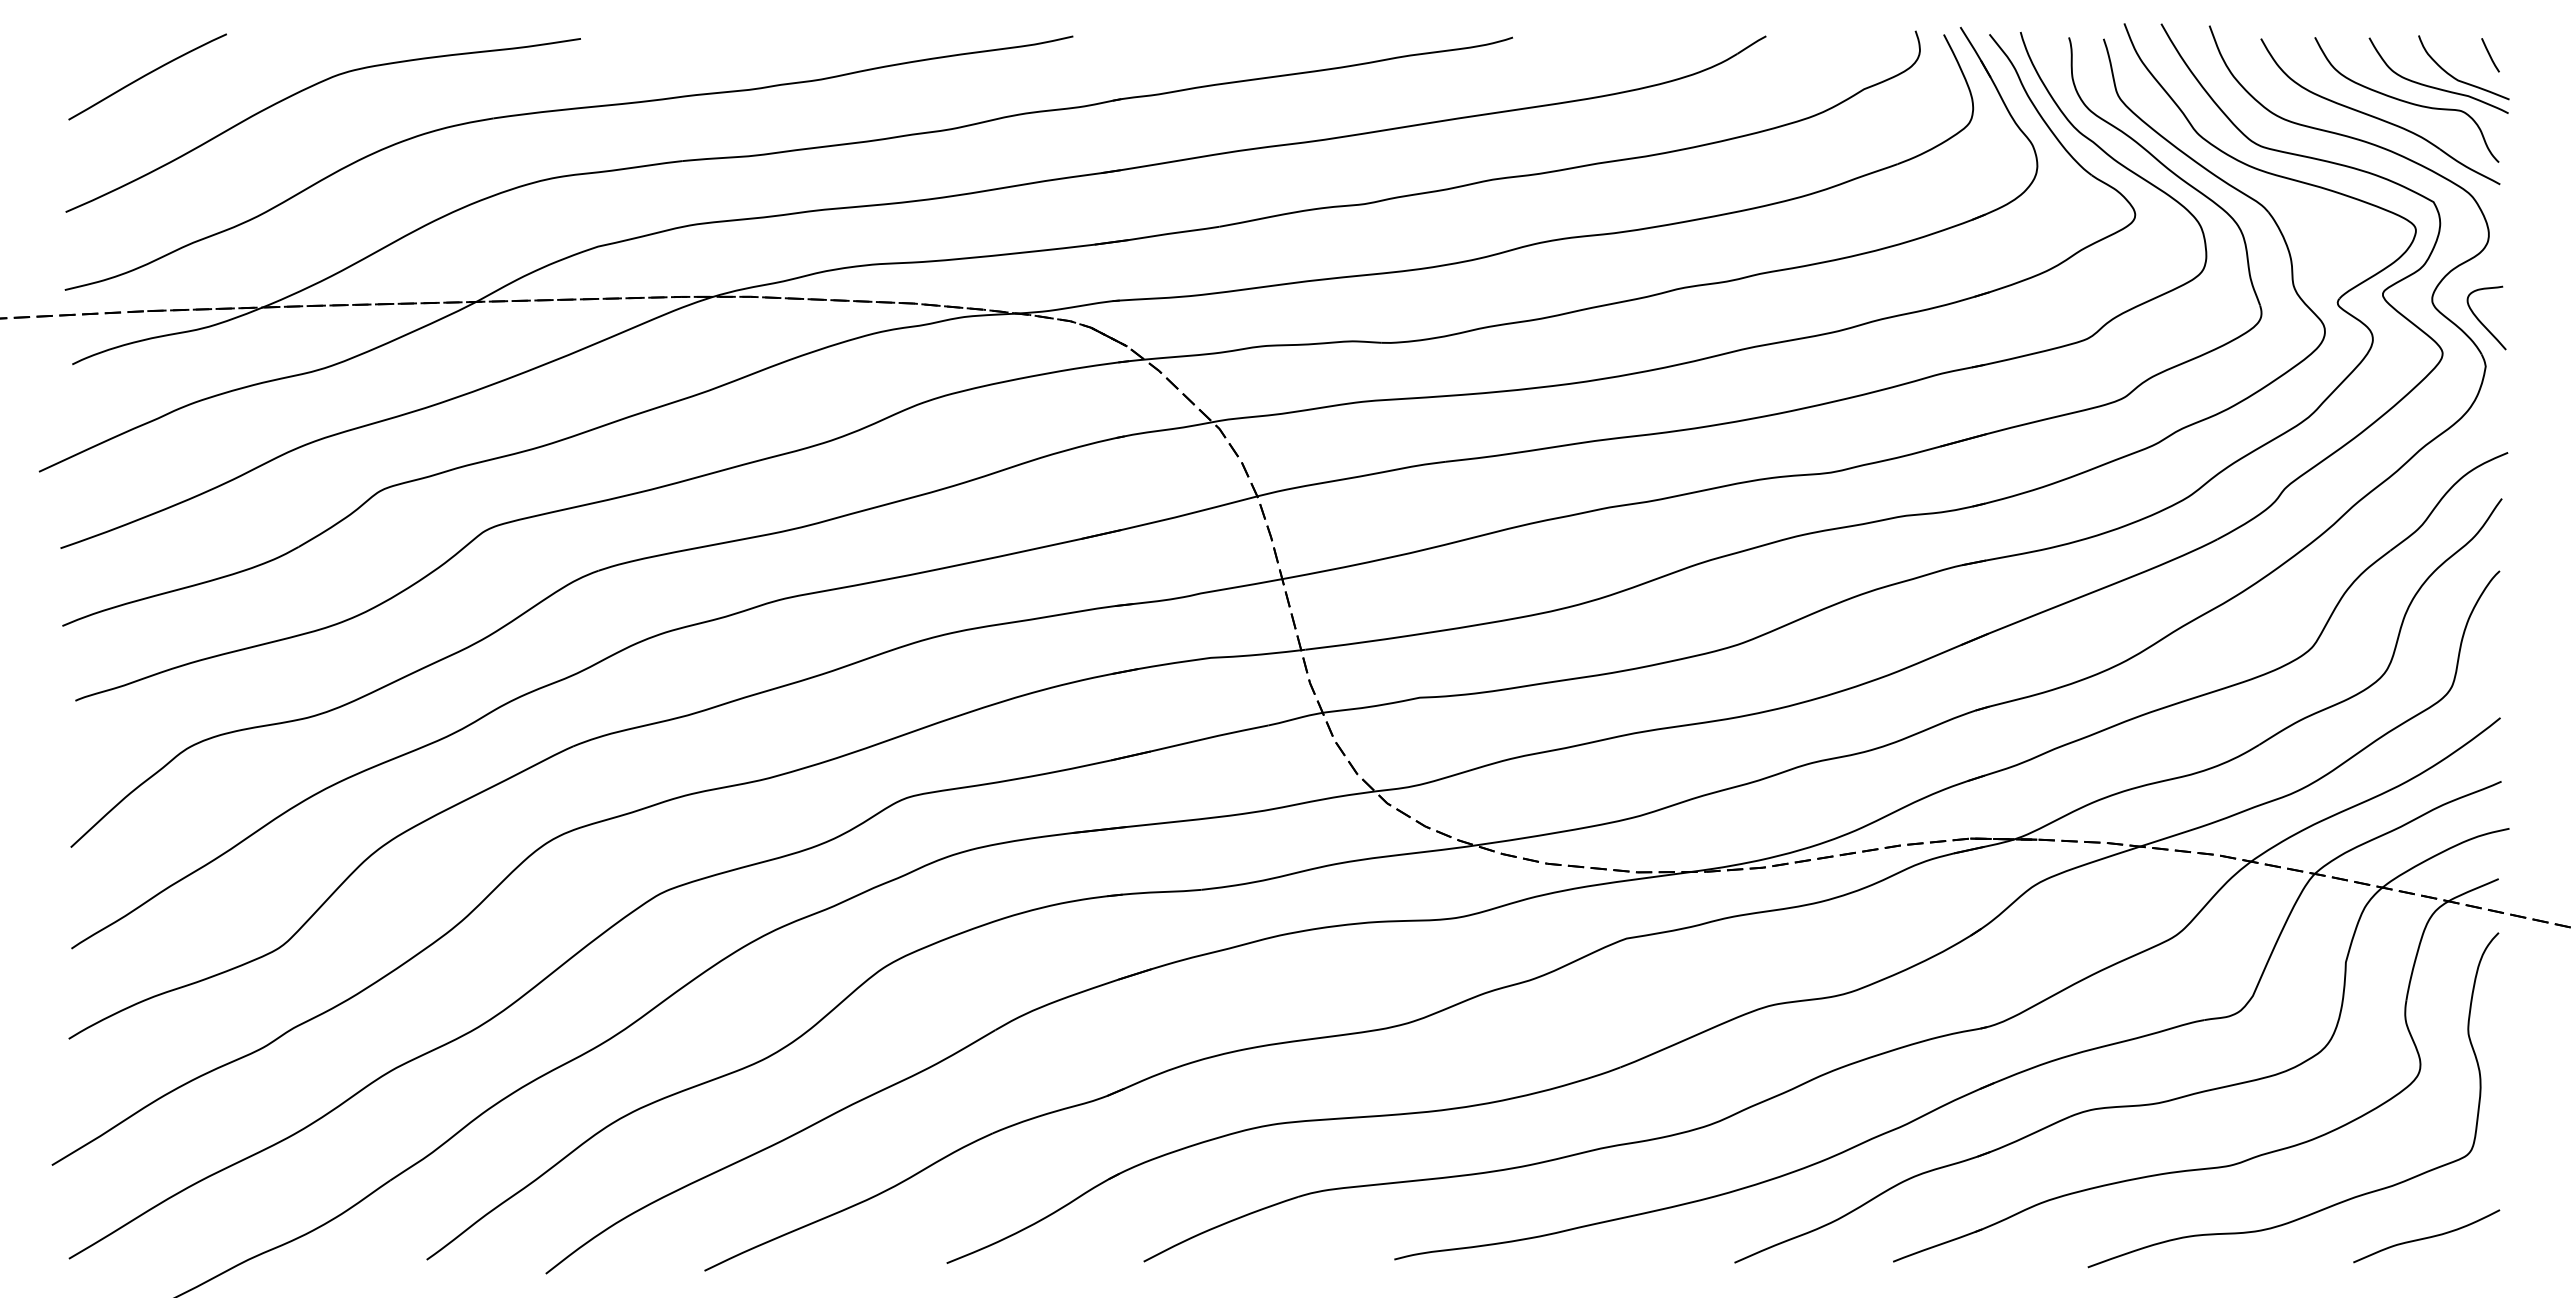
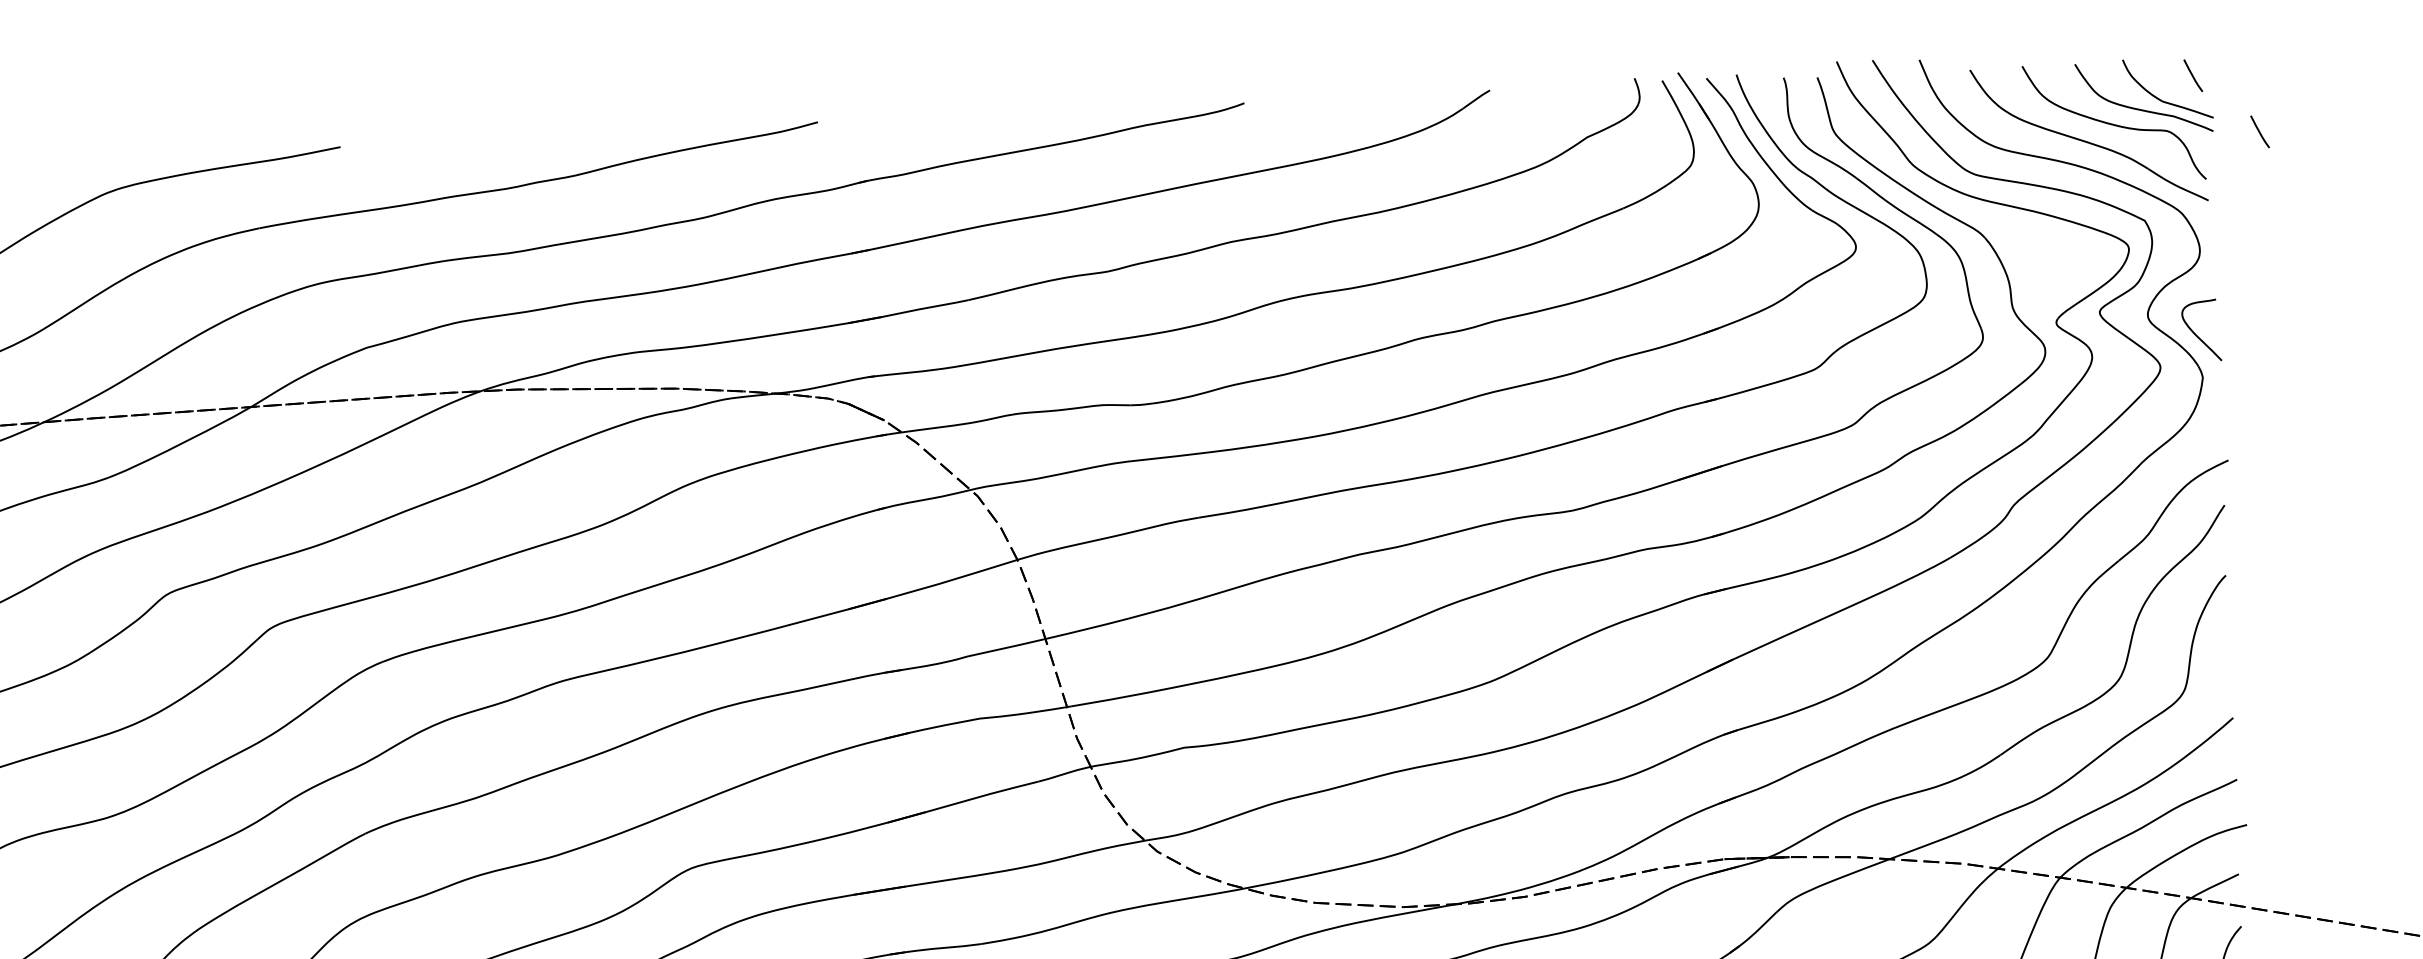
line: (2556, 116) -> (2260, 132), added

